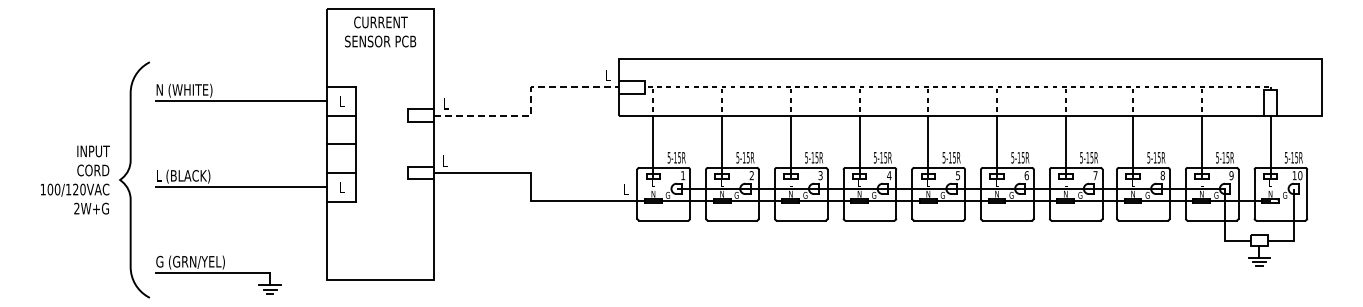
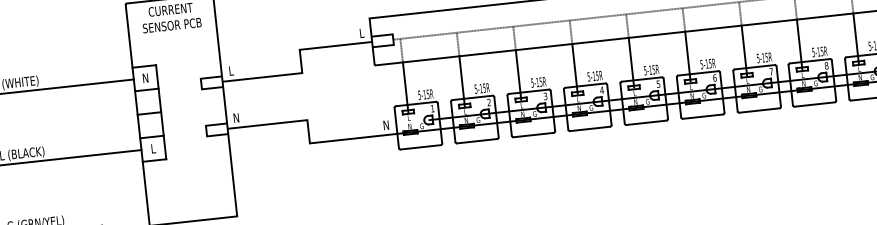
text: (341, 101) -> (145, 78), L -> N
line: (530, 105) -> (301, 64), dashed -> solid
text: (445, 160) -> (236, 117), L -> N
text: (625, 189) -> (386, 125), L -> N

